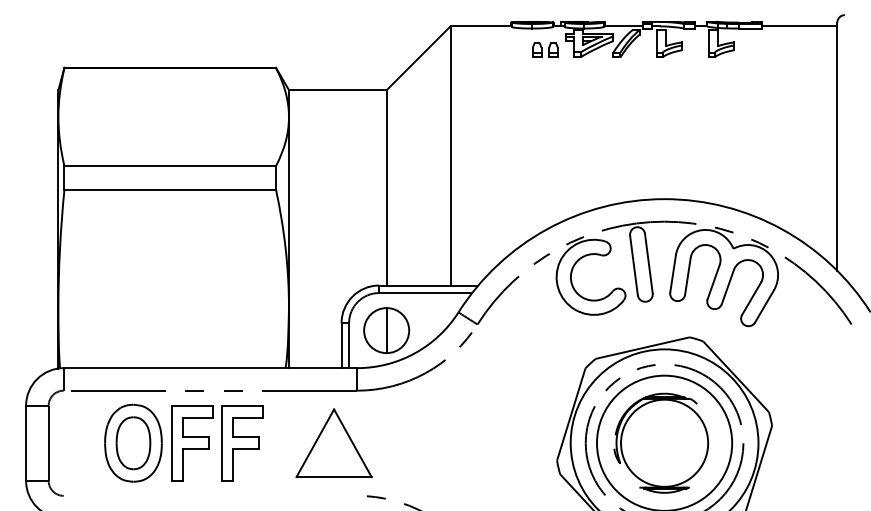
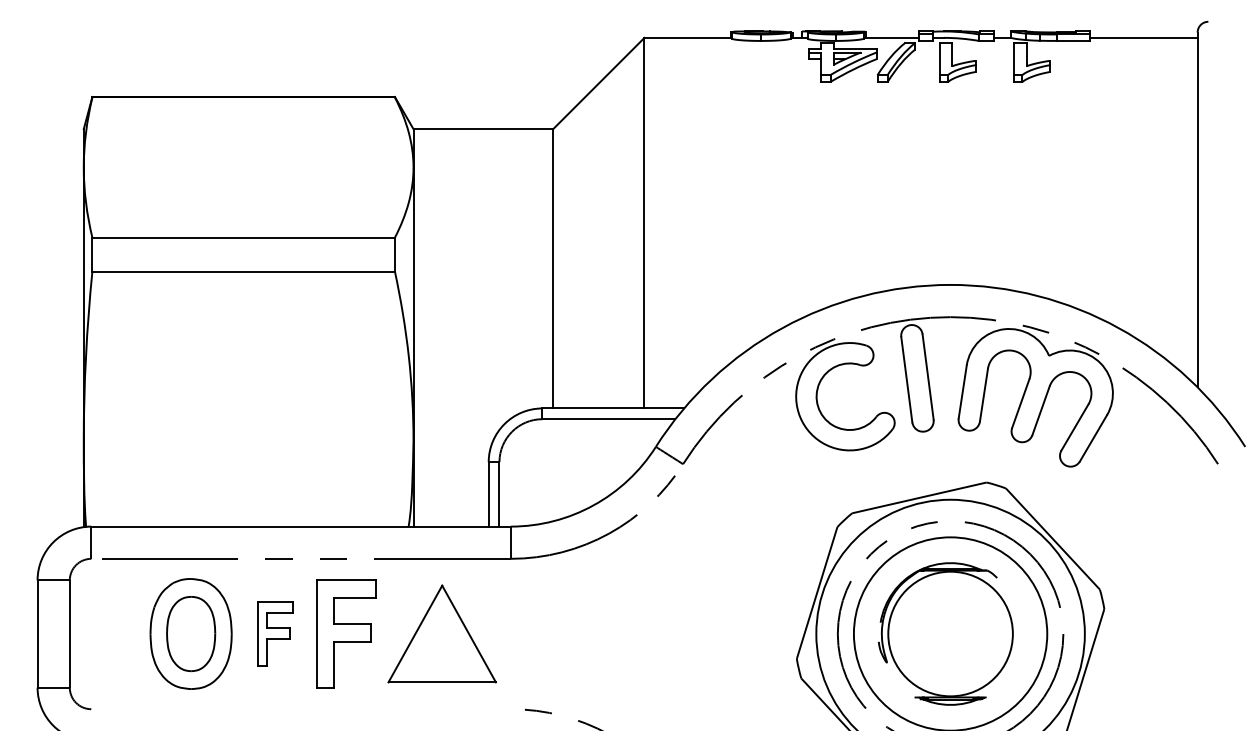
part: (545, 49) -> (780, 70), removed
part: (386, 330) -> (552, 472), removed
part: (192, 443) -> (275, 634), size x0.6
part: (333, 443) -> (441, 634), moved

